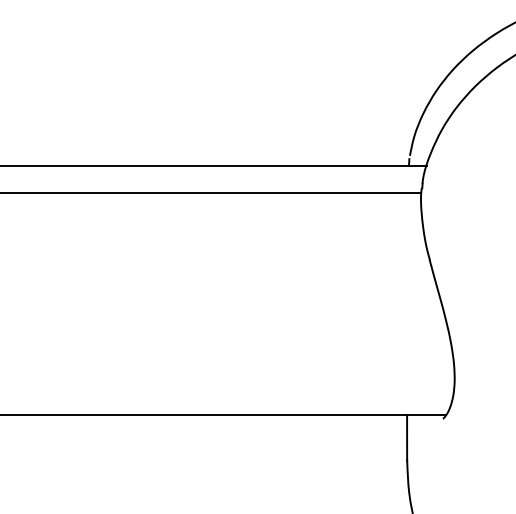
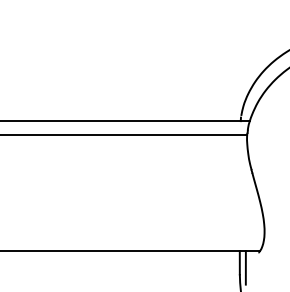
line: (418, 447) -> (245, 267), added

